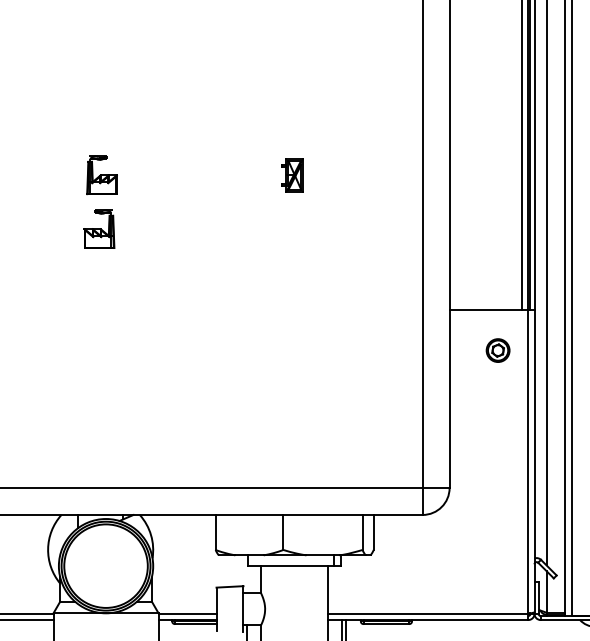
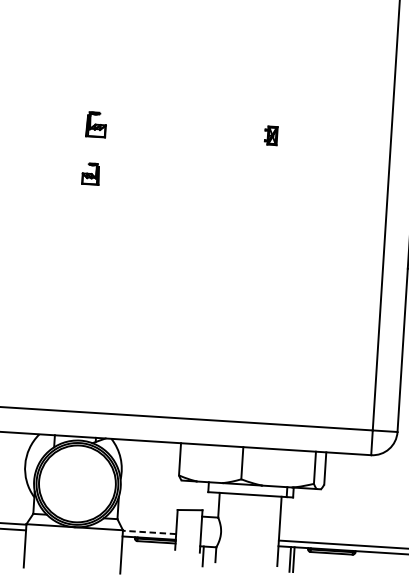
part: (101, 175) -> (95, 124), size x0.7
part: (292, 175) -> (271, 135), size x0.6
part: (99, 228) -> (90, 173), size x0.6
line: (187, 613) -> (149, 532), solid -> dashed

